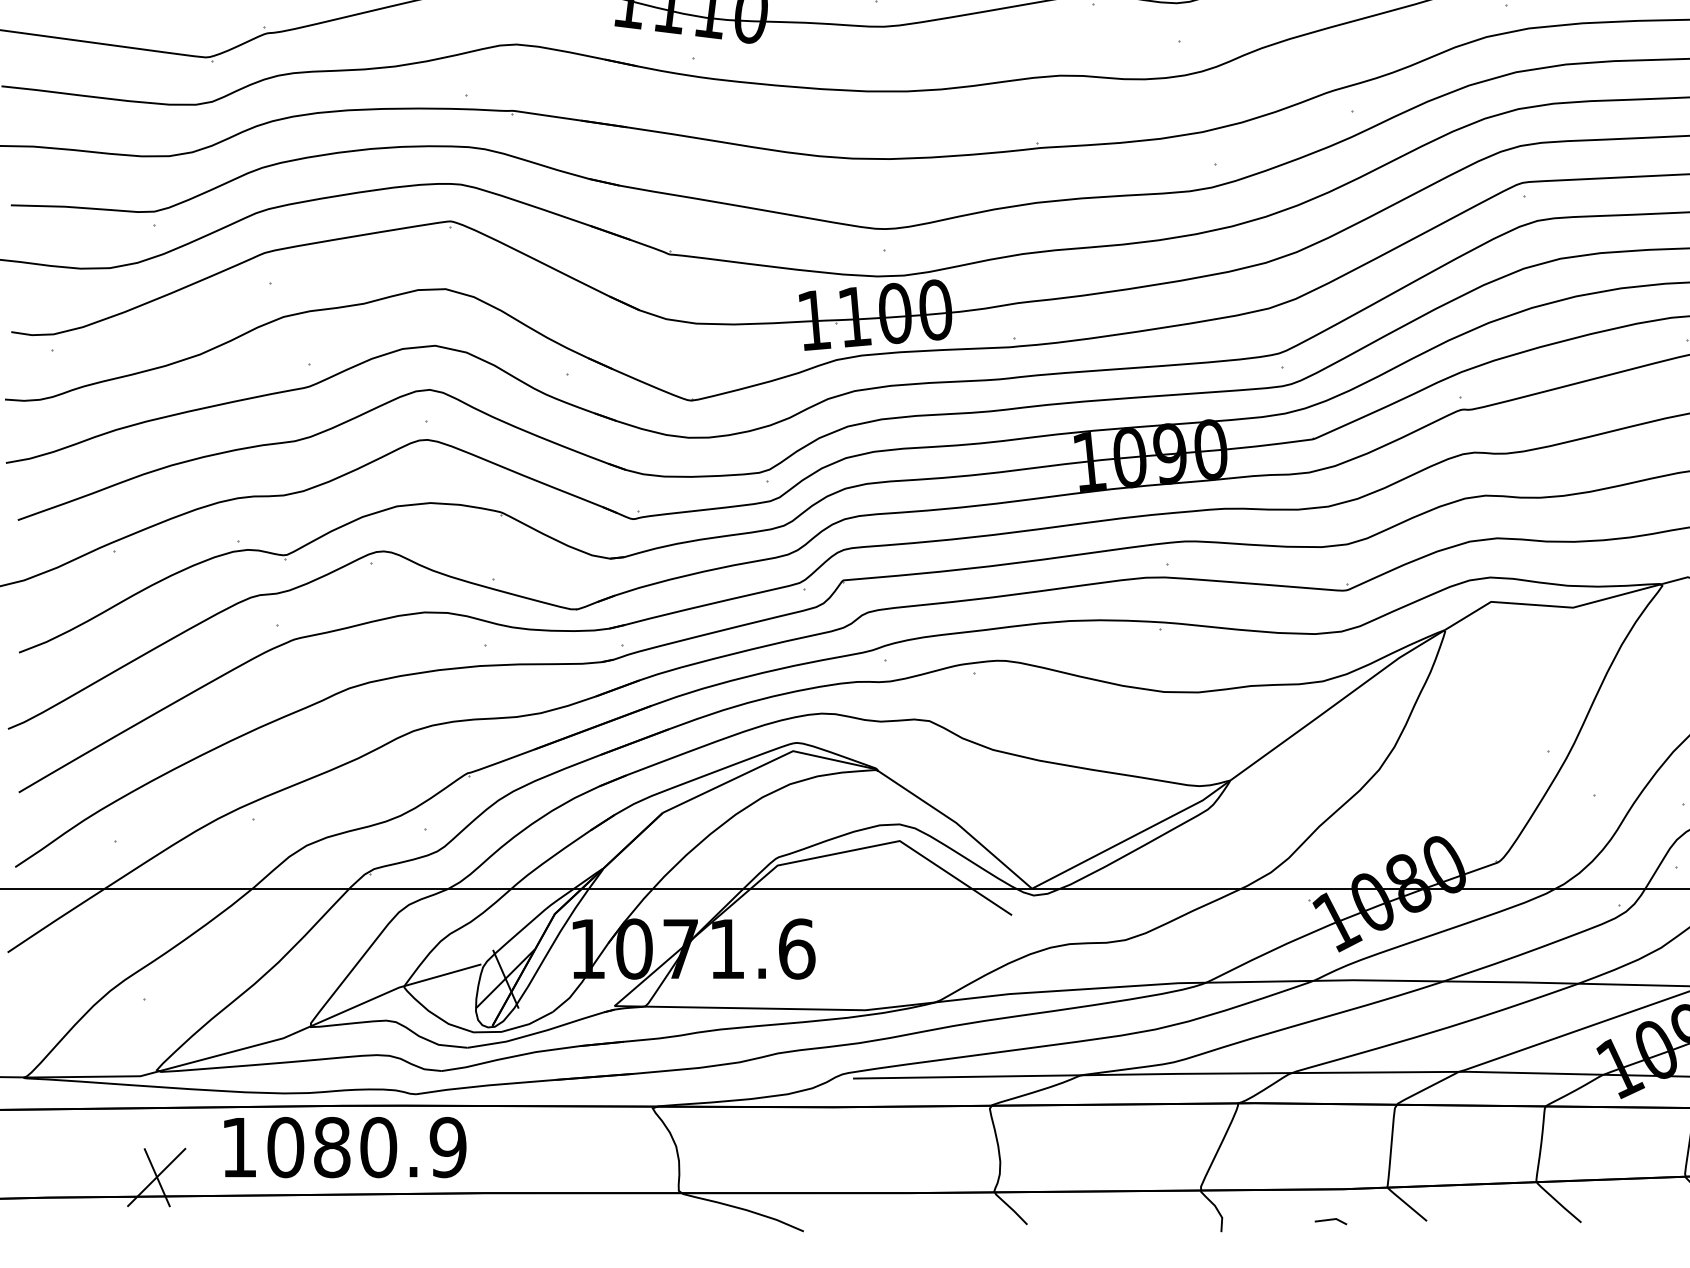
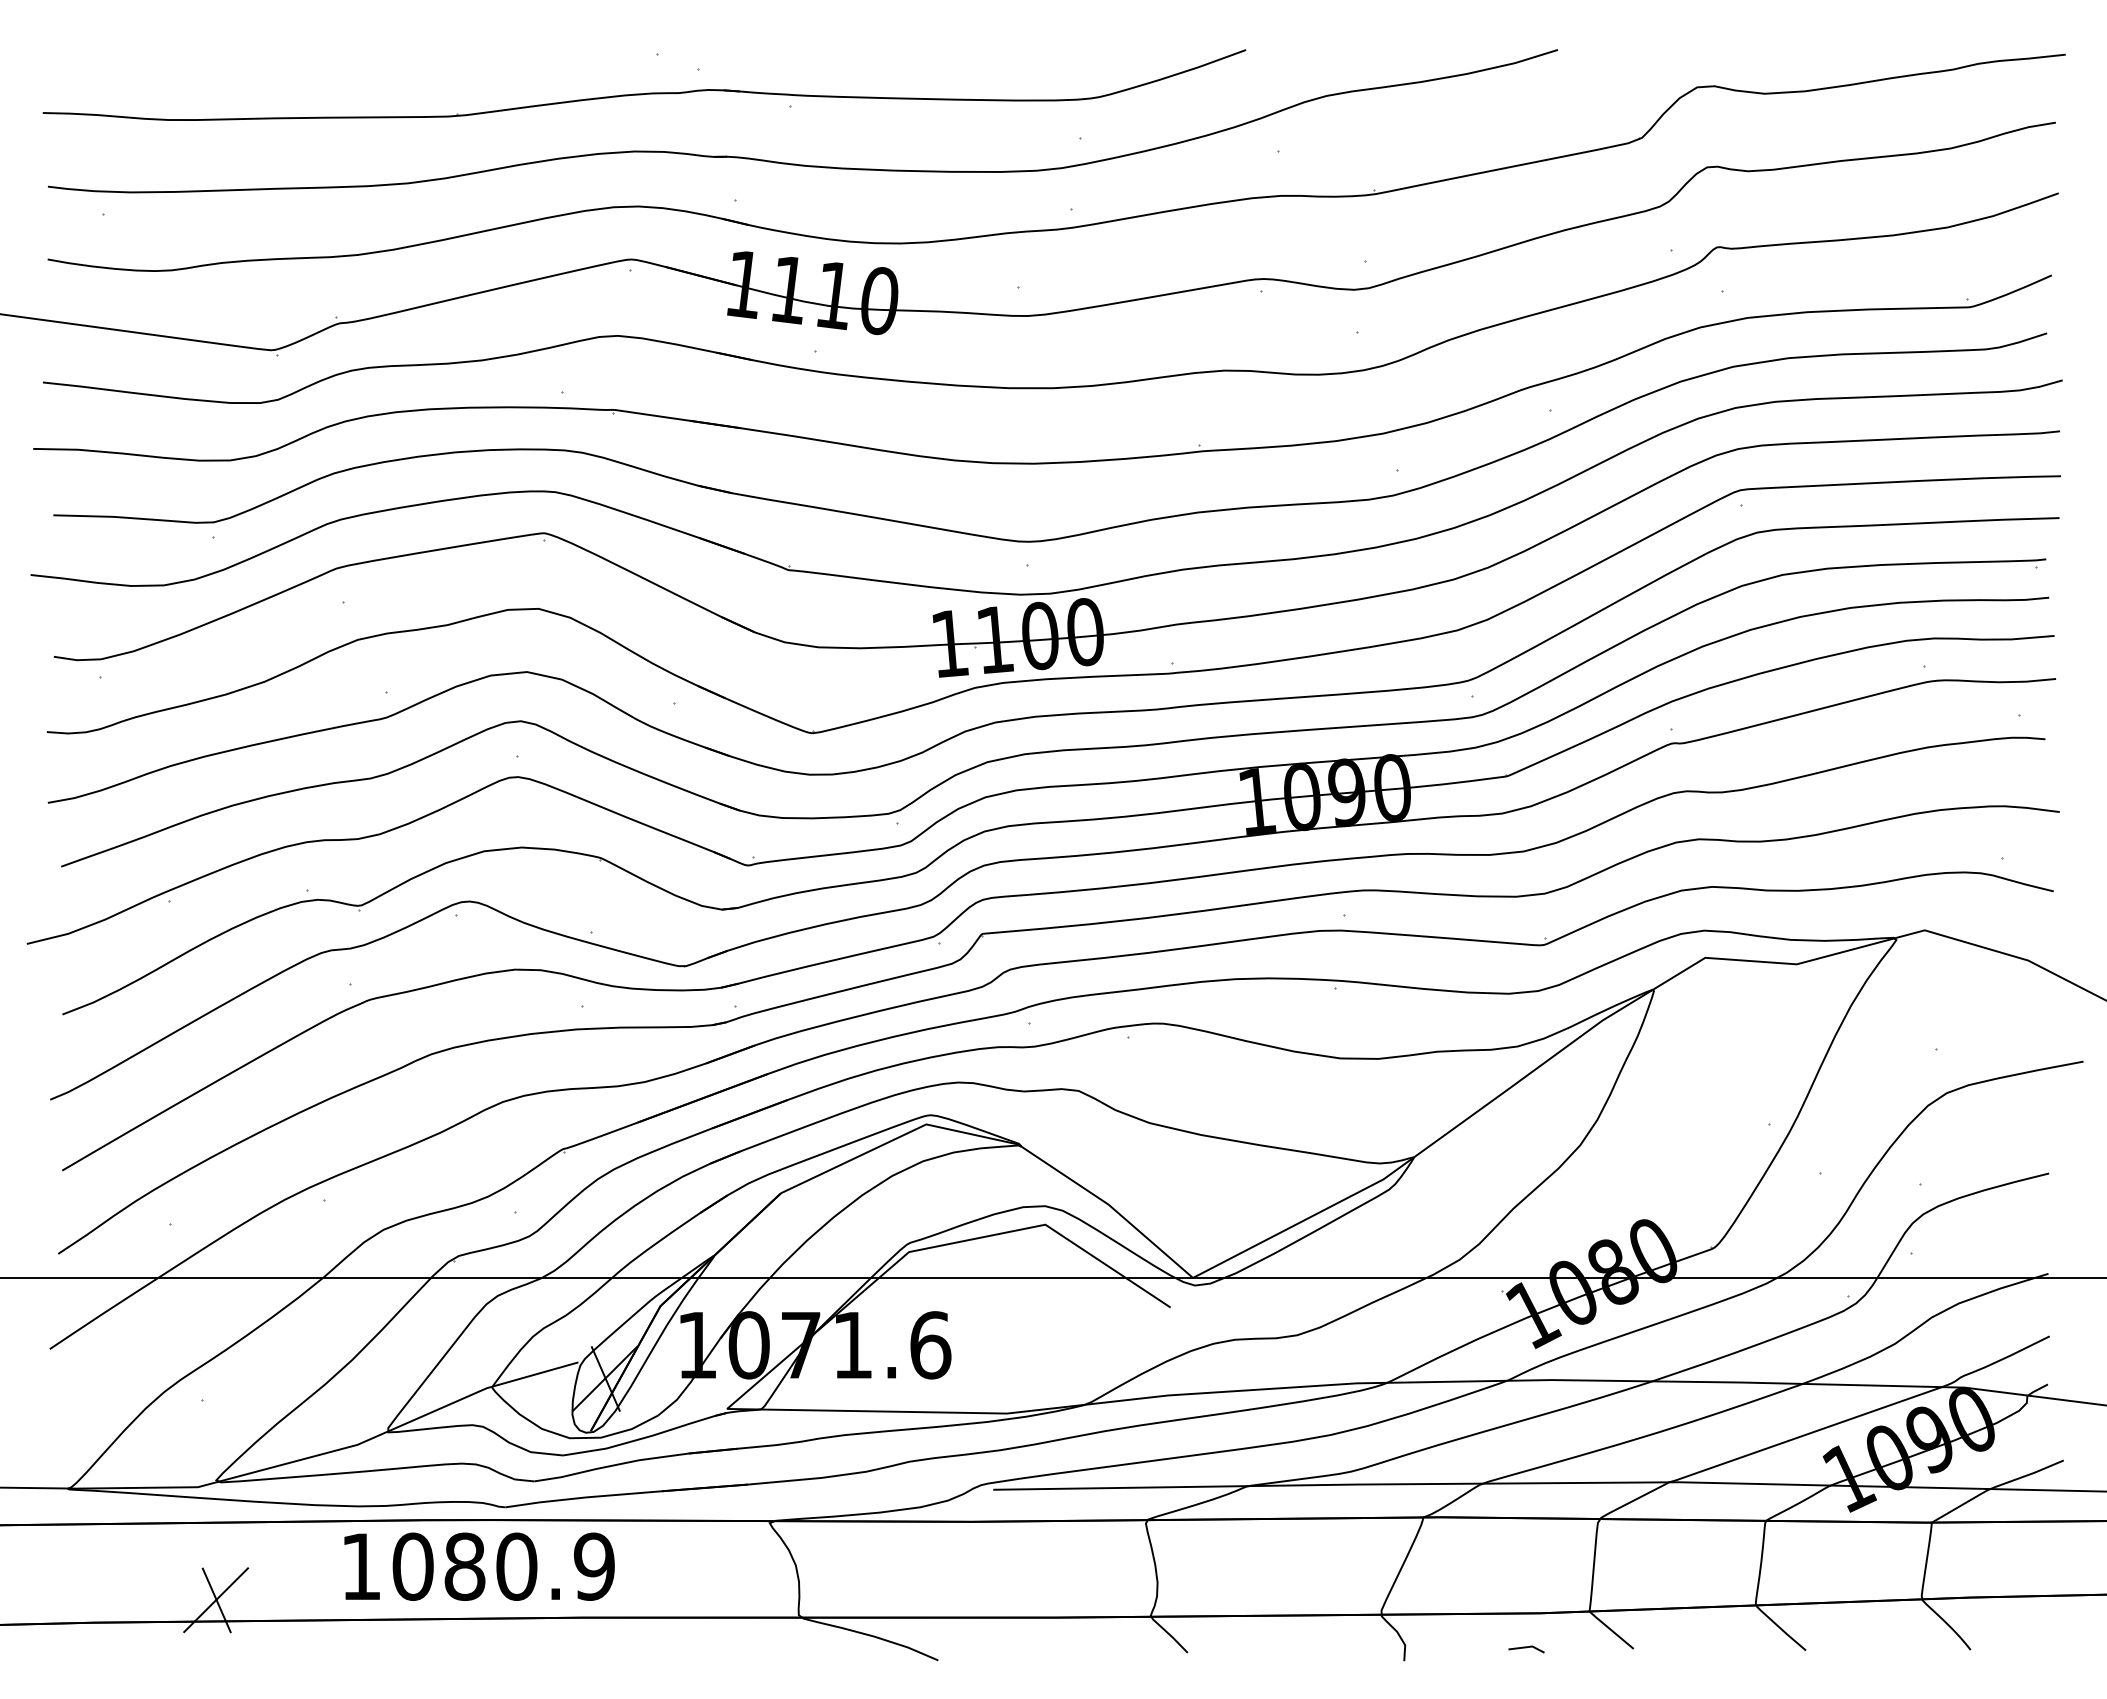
text: (345, 1147) -> (479, 1566), moved

